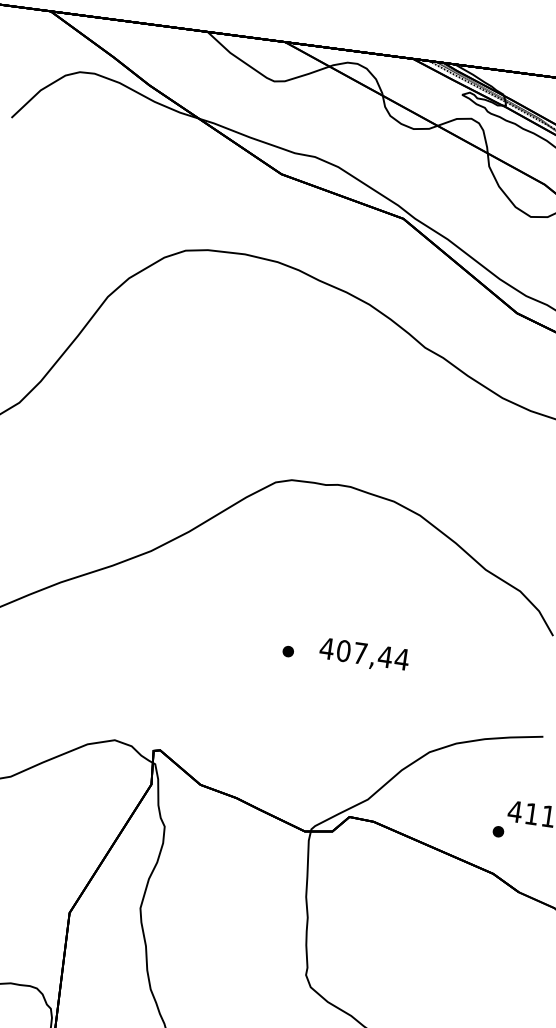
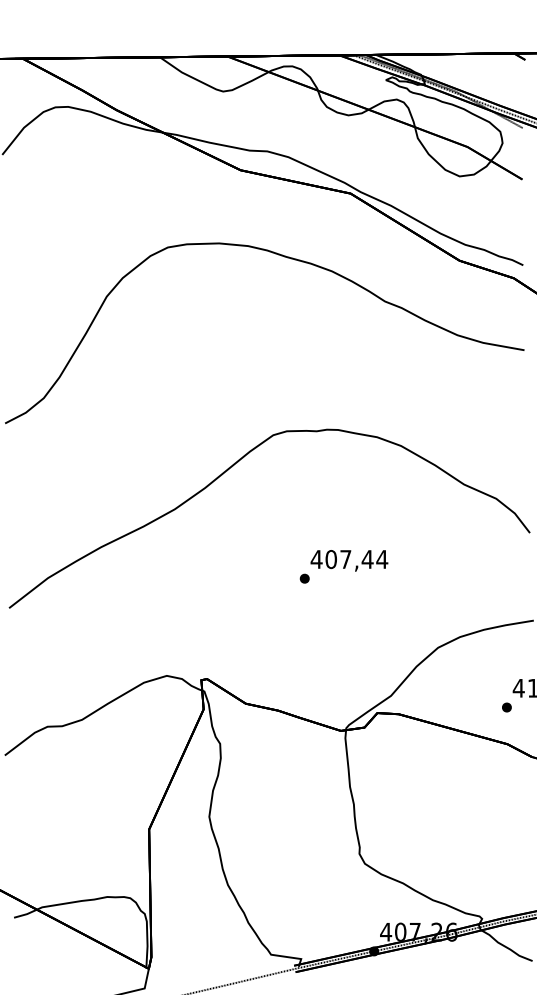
text: (364, 655) -> (349, 560), moved

